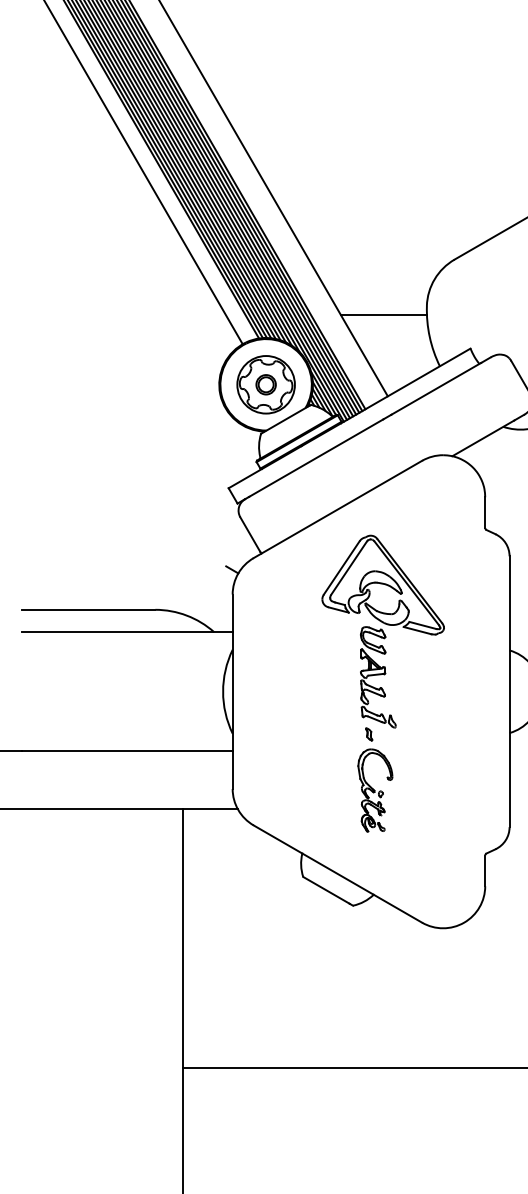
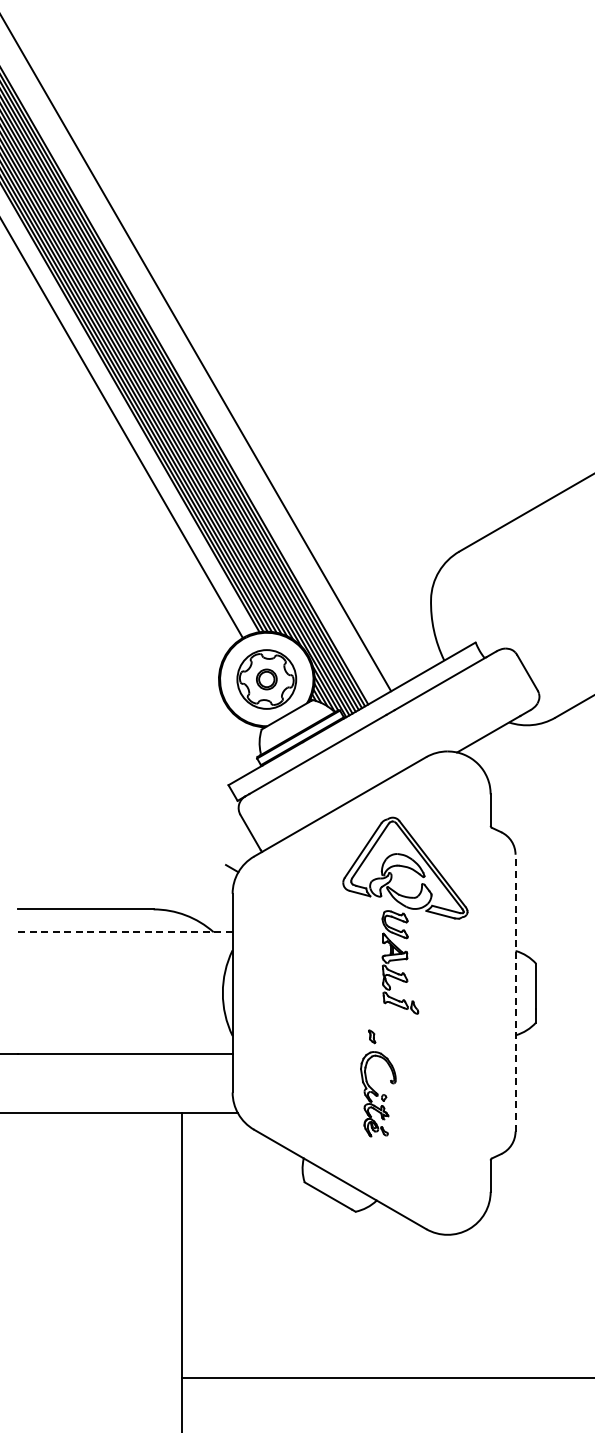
line: (384, 315) -> (387, 608), removed
part: (383, 631) -> (405, 915), moved
line: (126, 632) -> (124, 932), solid -> dashed
line: (509, 691) -> (515, 992), solid -> dashed

